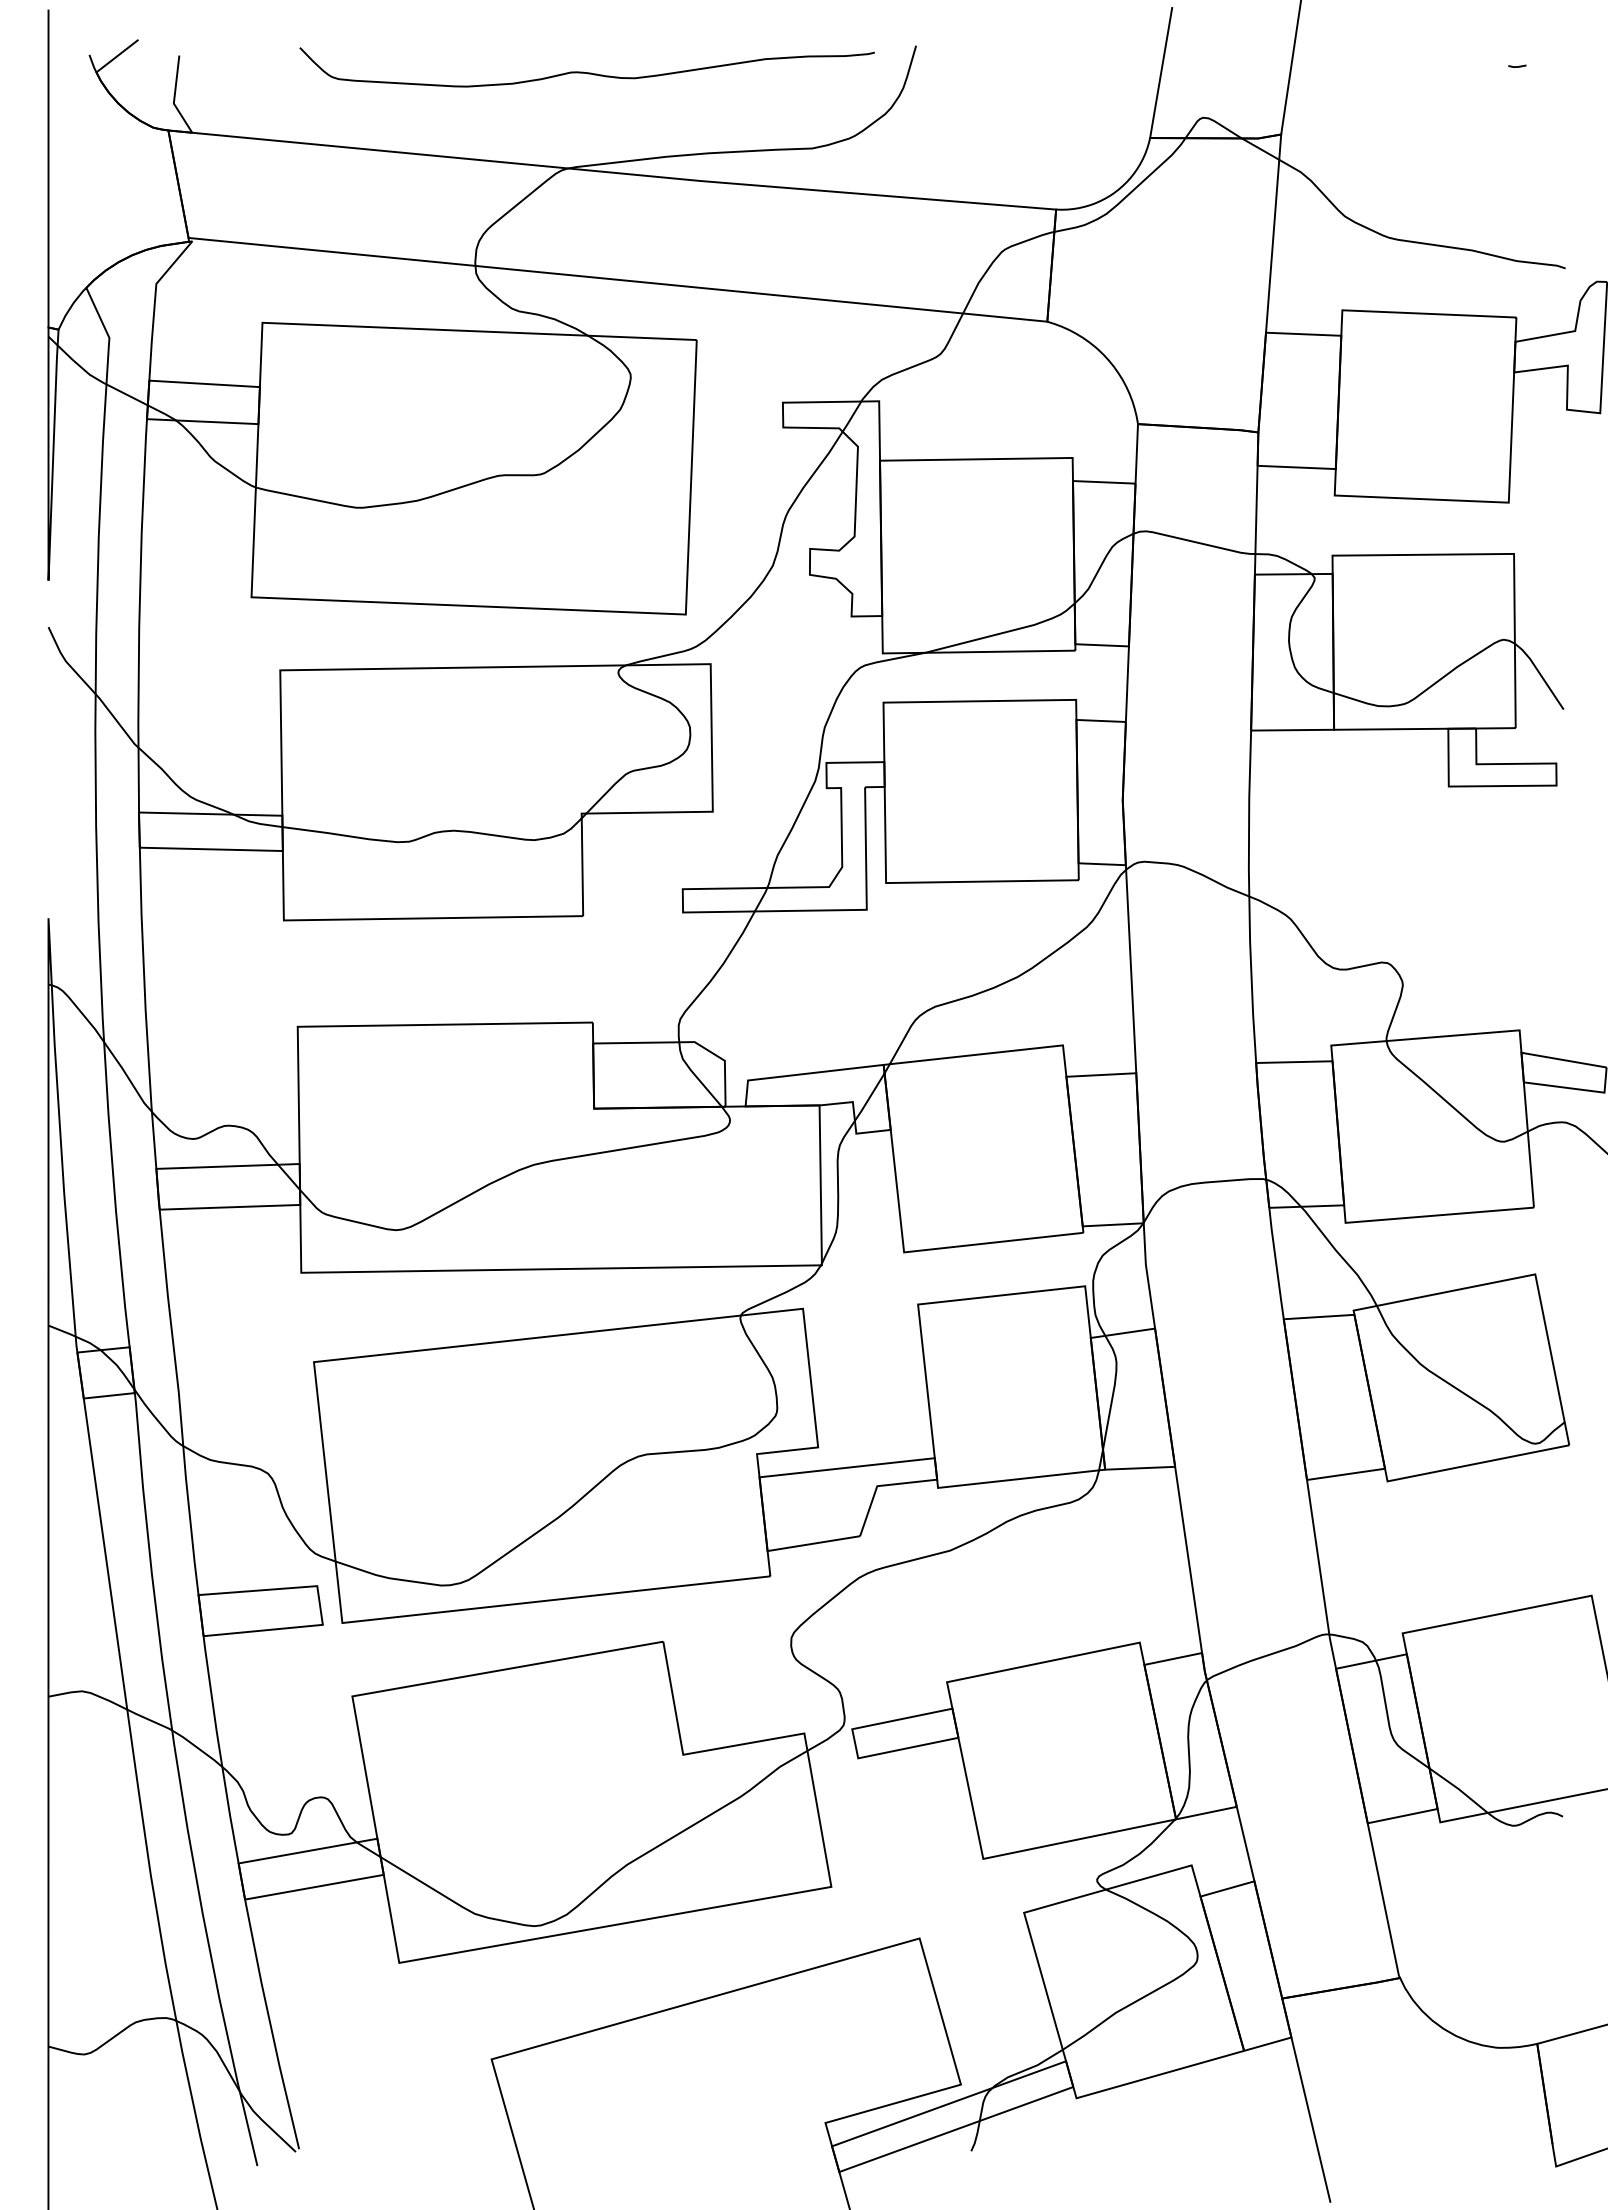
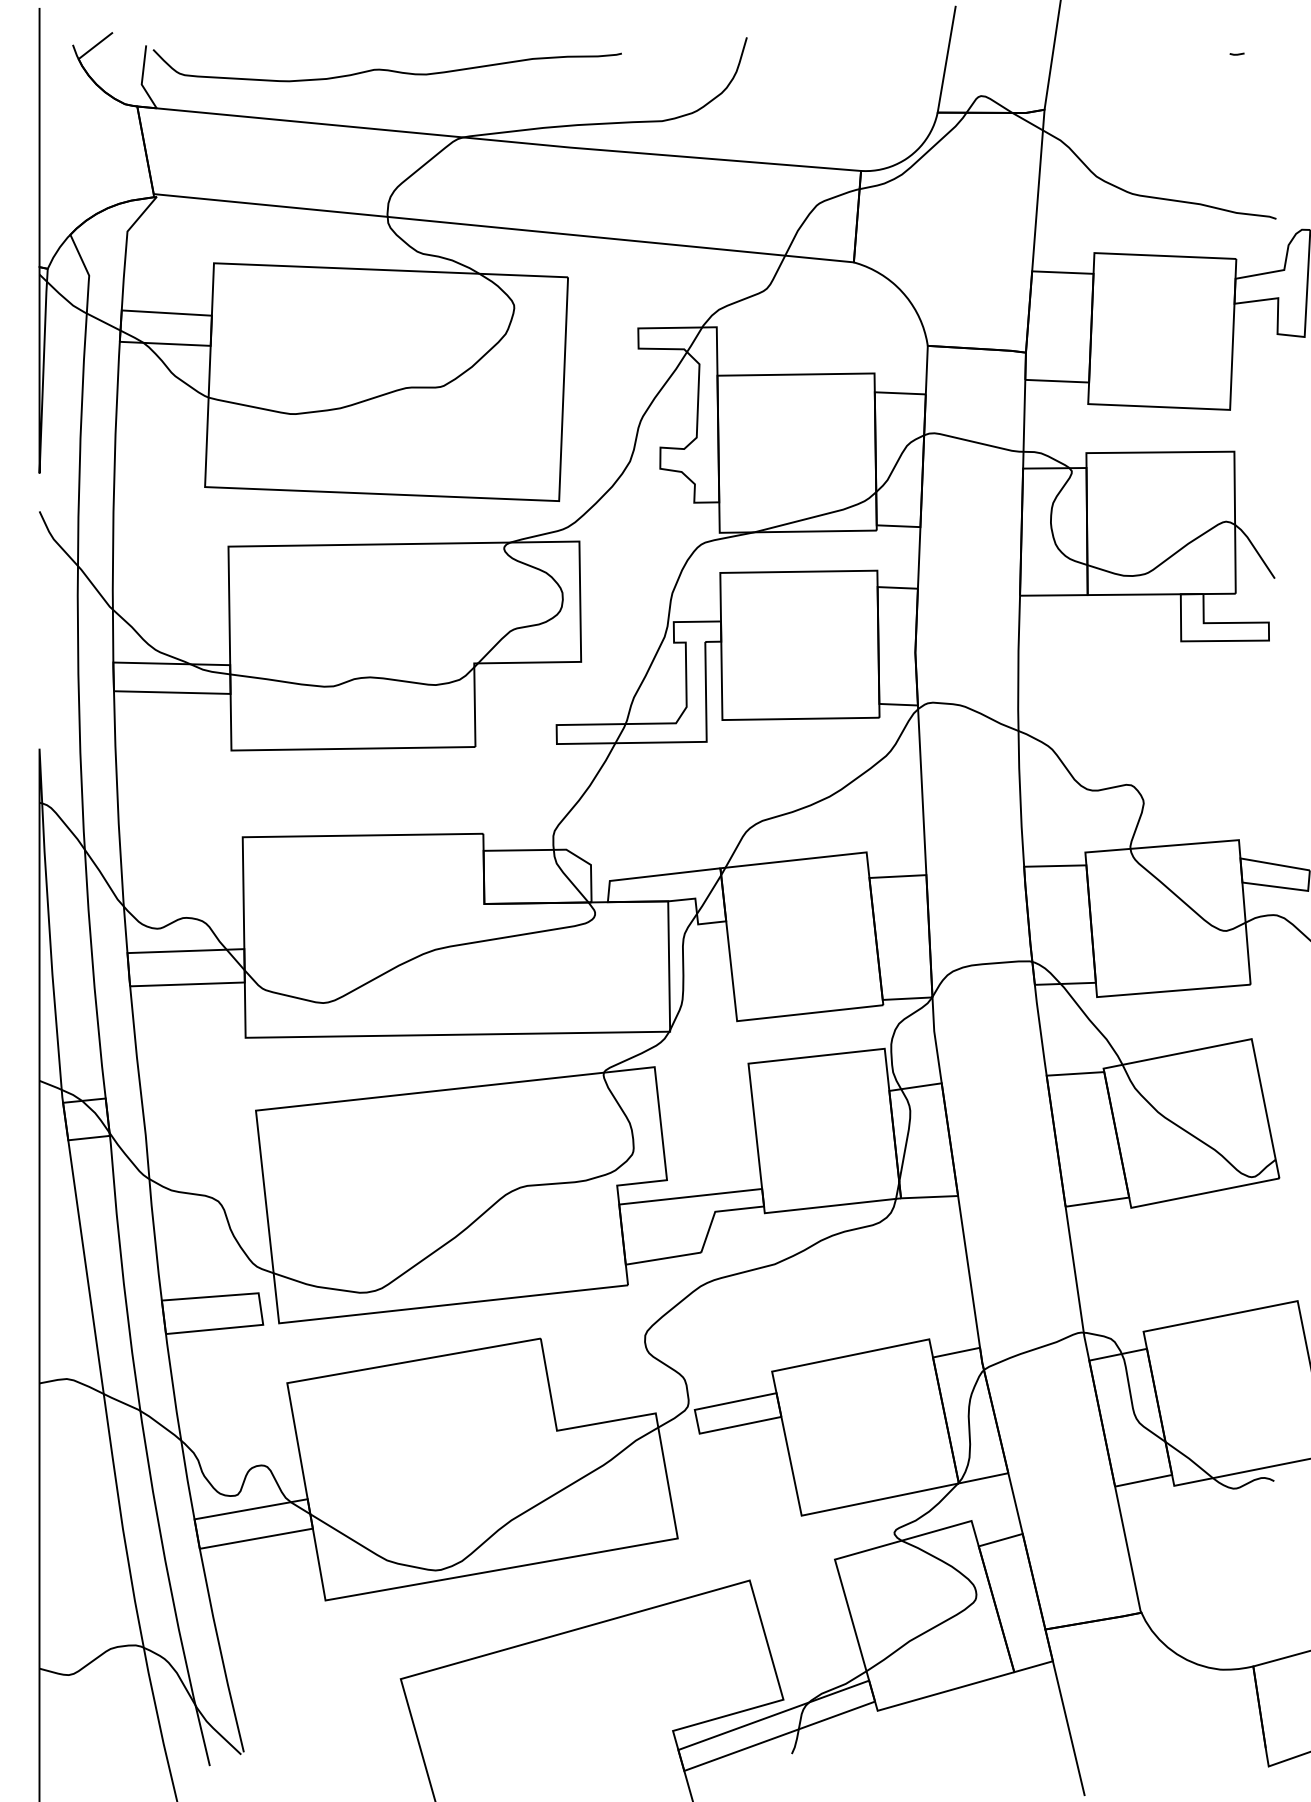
curve: (583, 71) -> (384, 68), moved

